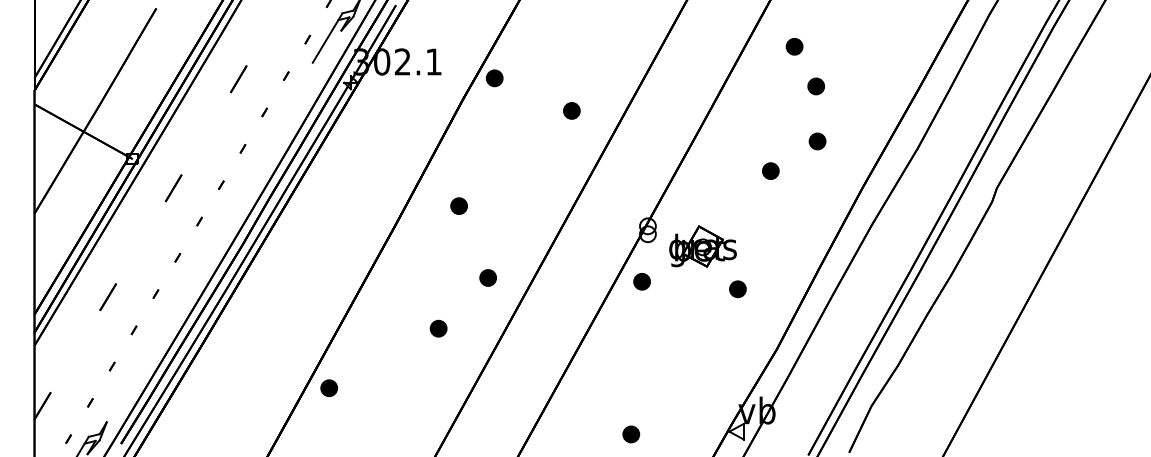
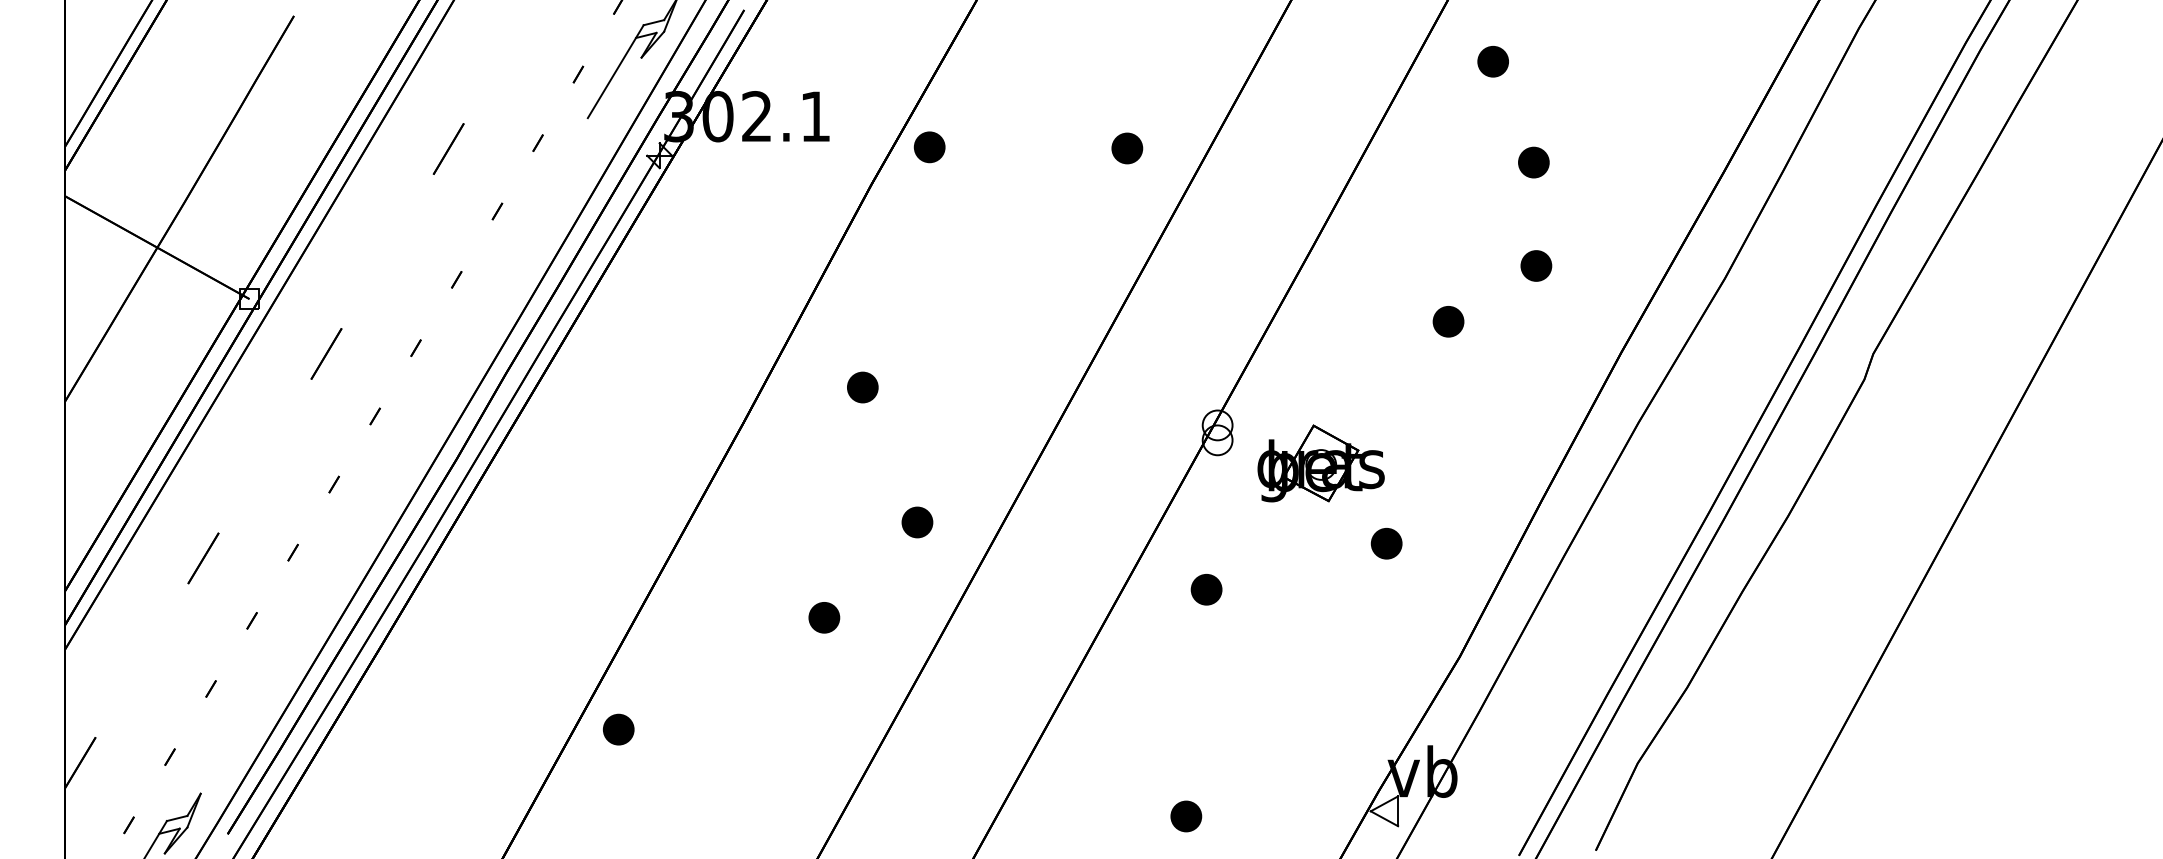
part: (794, 46) -> (1493, 61), moved
part: (571, 110) -> (1126, 147), moved
part: (641, 281) -> (1205, 589), moved

